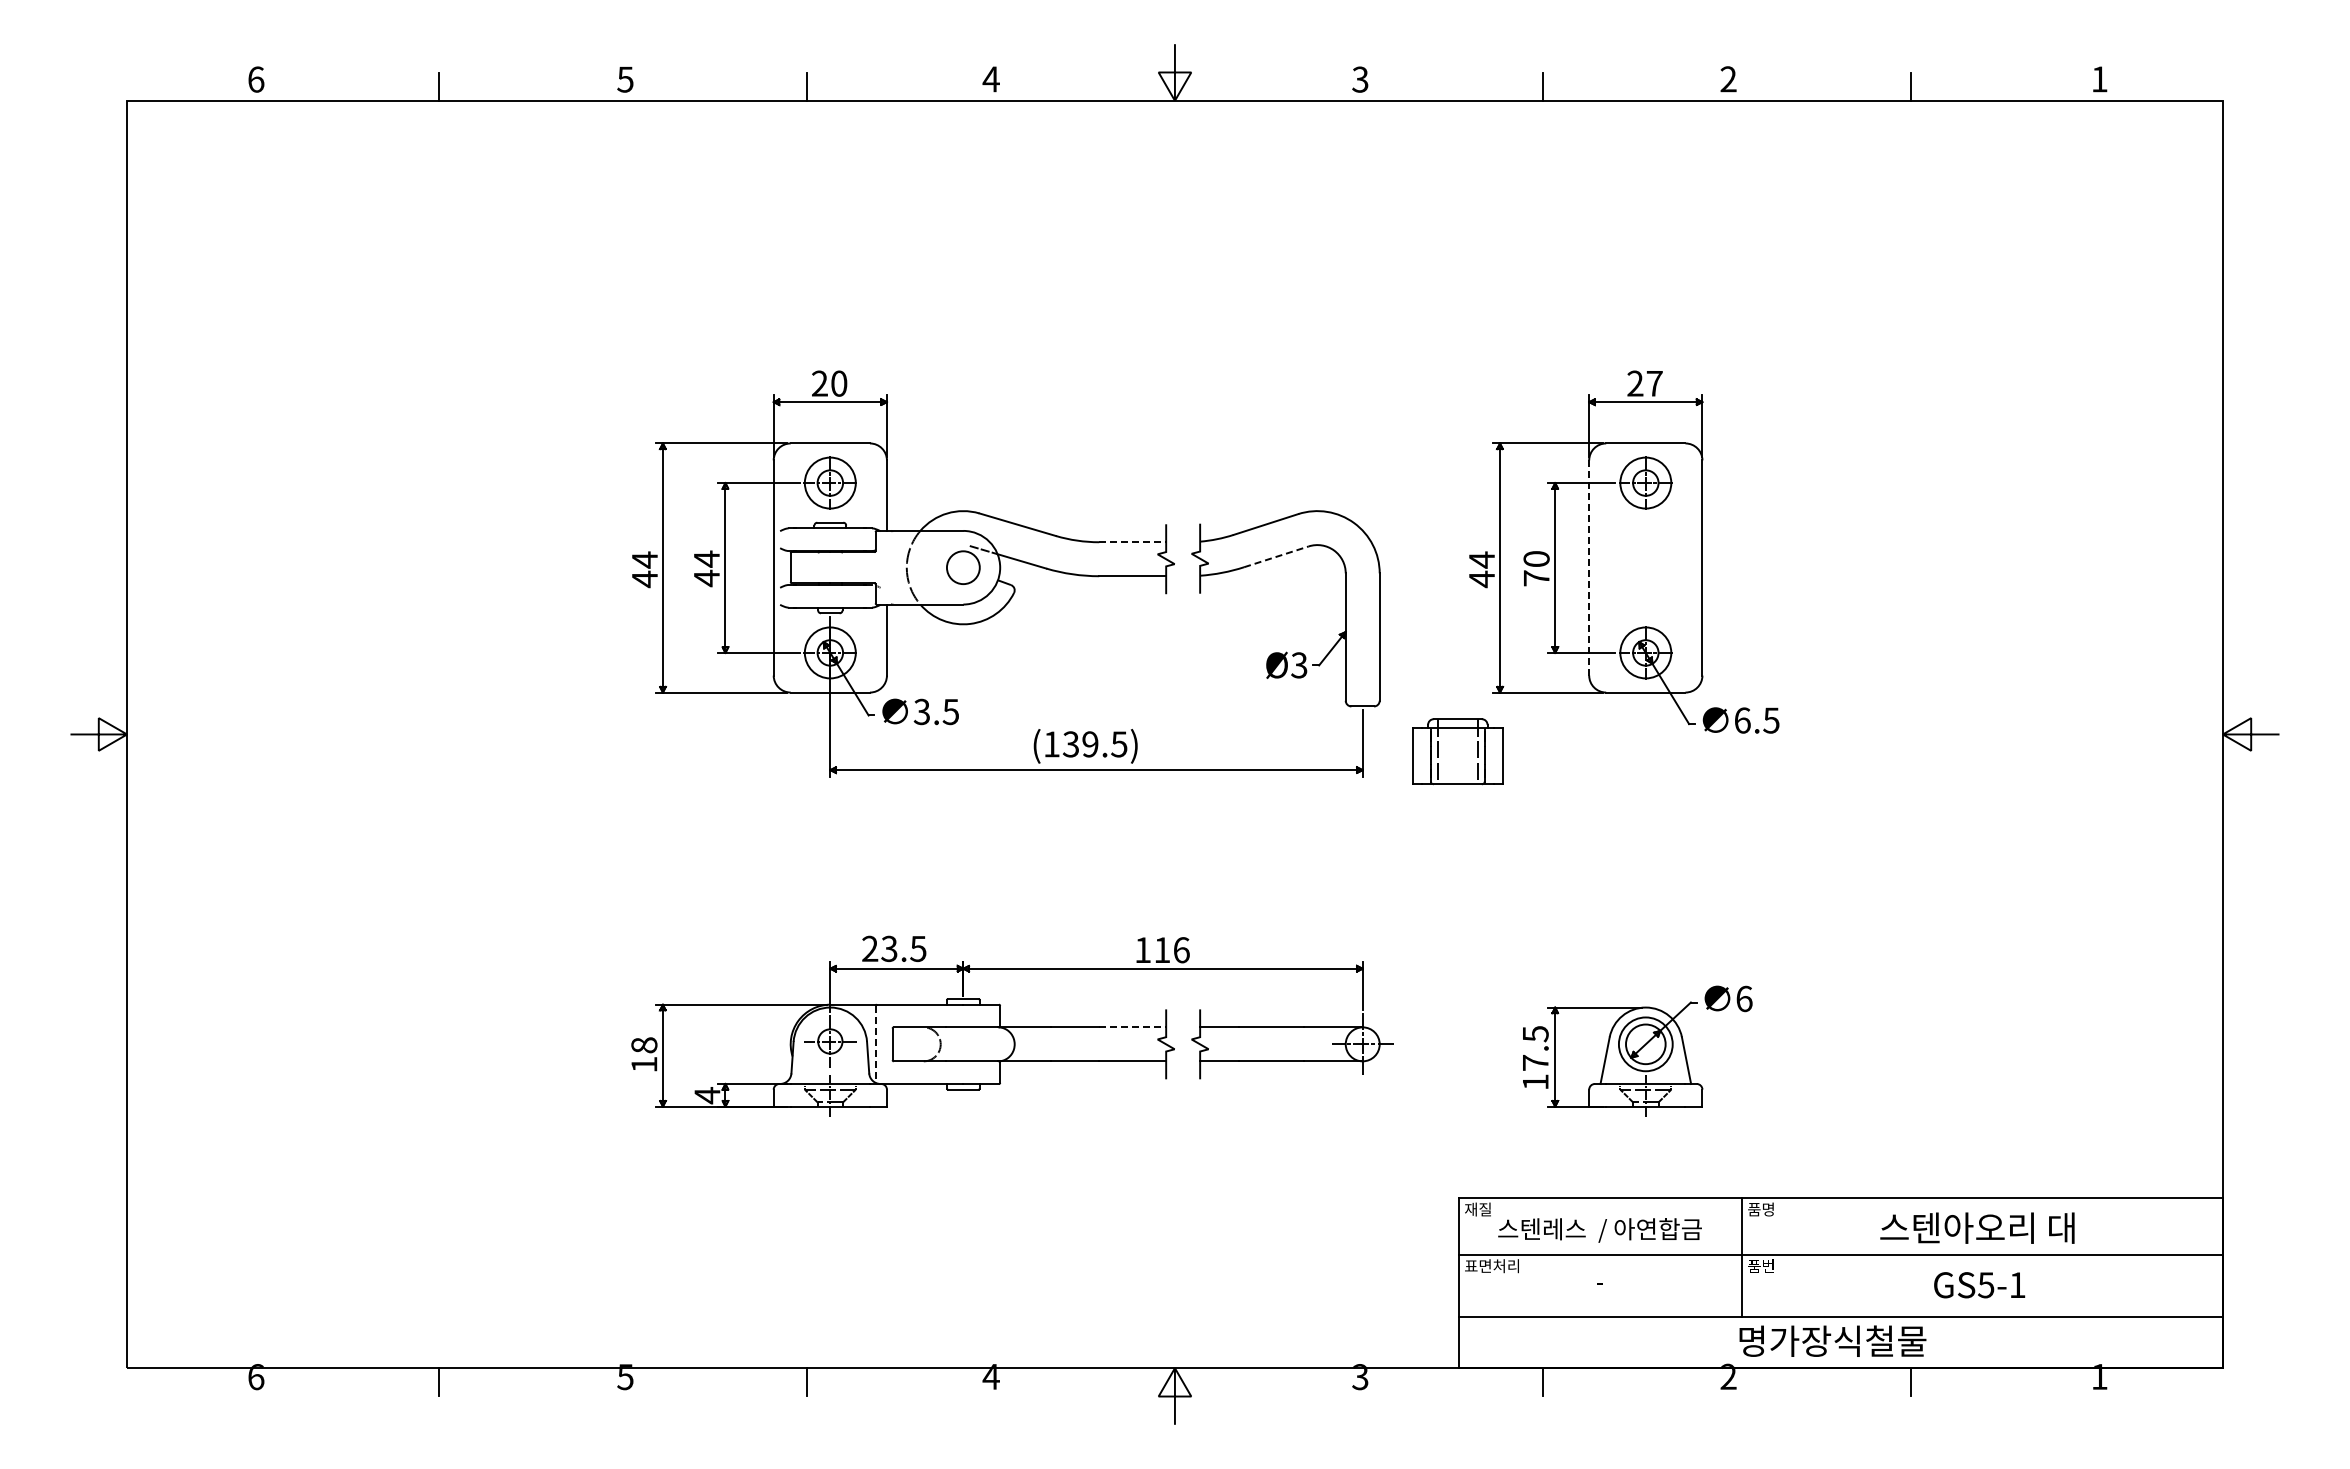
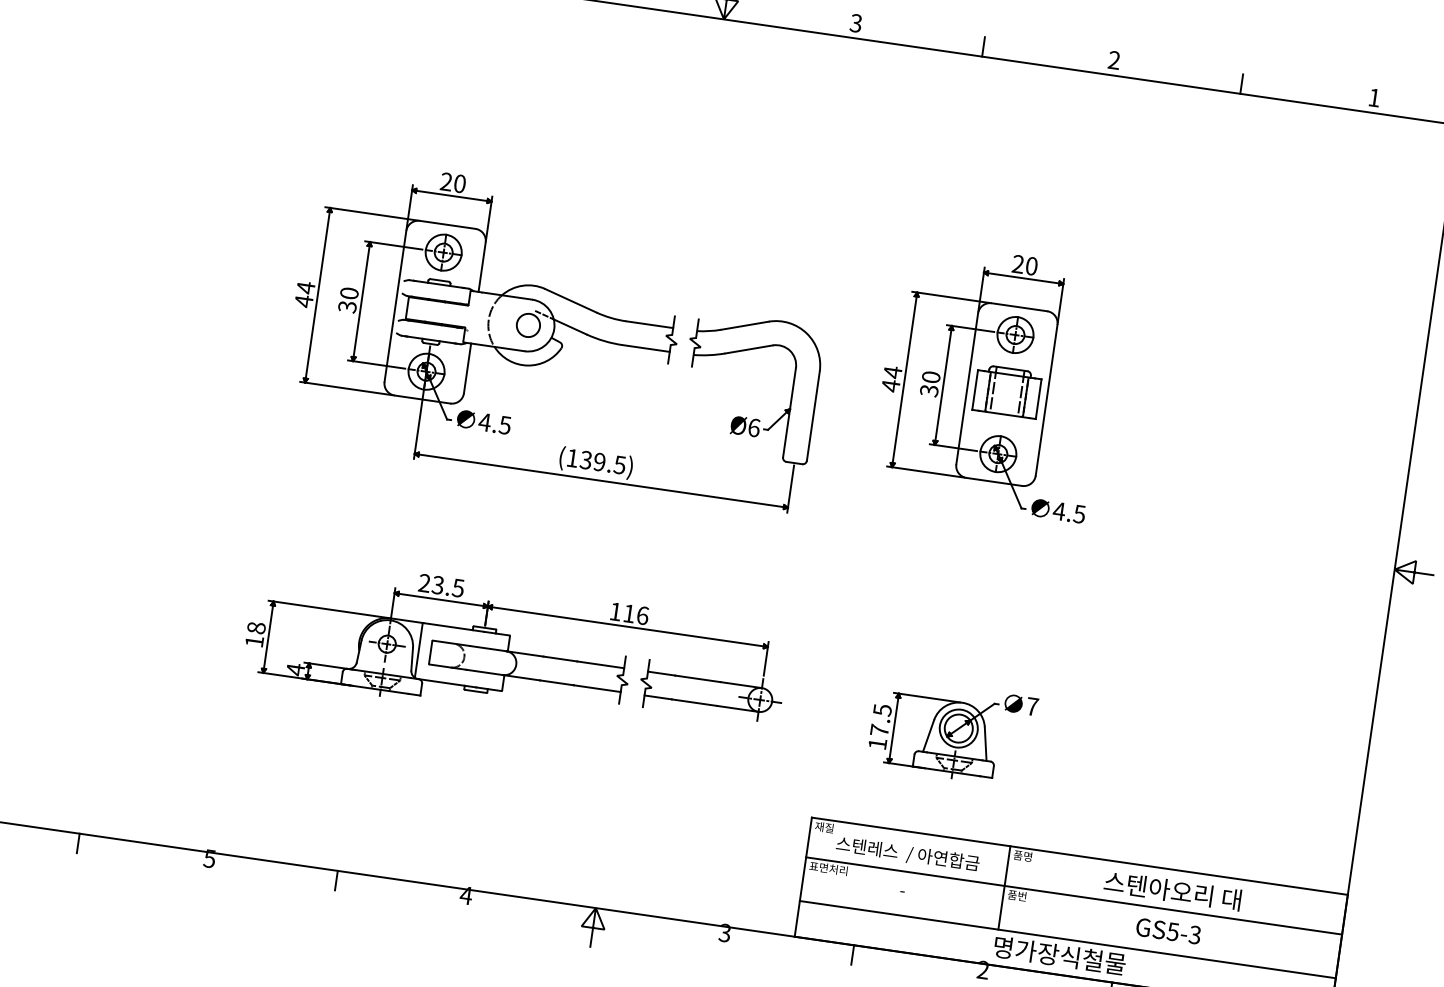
text: (1654, 383) -> (1031, 266), 27 -> 20
line: (1133, 542) -> (650, 324), dashed -> solid
line: (1276, 556) -> (749, 349), dashed -> solid
text: (706, 568) -> (348, 300), 44 -> 30
line: (1589, 568) -> (967, 389), dashed -> solid
text: (1536, 578) -> (929, 390), 70 -> 30
text: (1299, 665) -> (754, 427), Ø3 -> Ø6
text: (921, 711) -> (484, 422), 3.5 -> 4.5
text: (1742, 720) -> (1059, 511), 6.5 -> 4.5
part: (1457, 751) -> (1007, 391), moved
text: (1744, 998) -> (1032, 706), 6 -> 7
line: (1133, 1027) -> (601, 665), dashed -> solid
line: (875, 1044) -> (418, 650), dashed -> solid
text: (2017, 1285) -> (1195, 935), GS5-1 -> GS5-3

